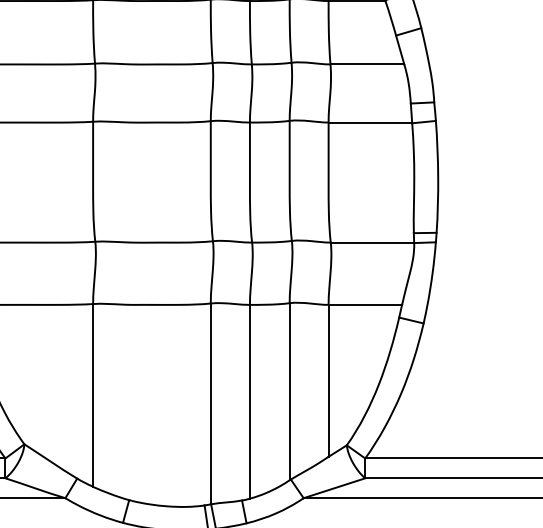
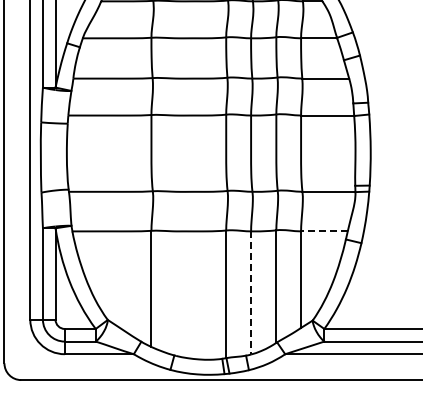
line: (363, 305) -> (323, 231), solid -> dashed
line: (250, 401) -> (251, 292), solid -> dashed

